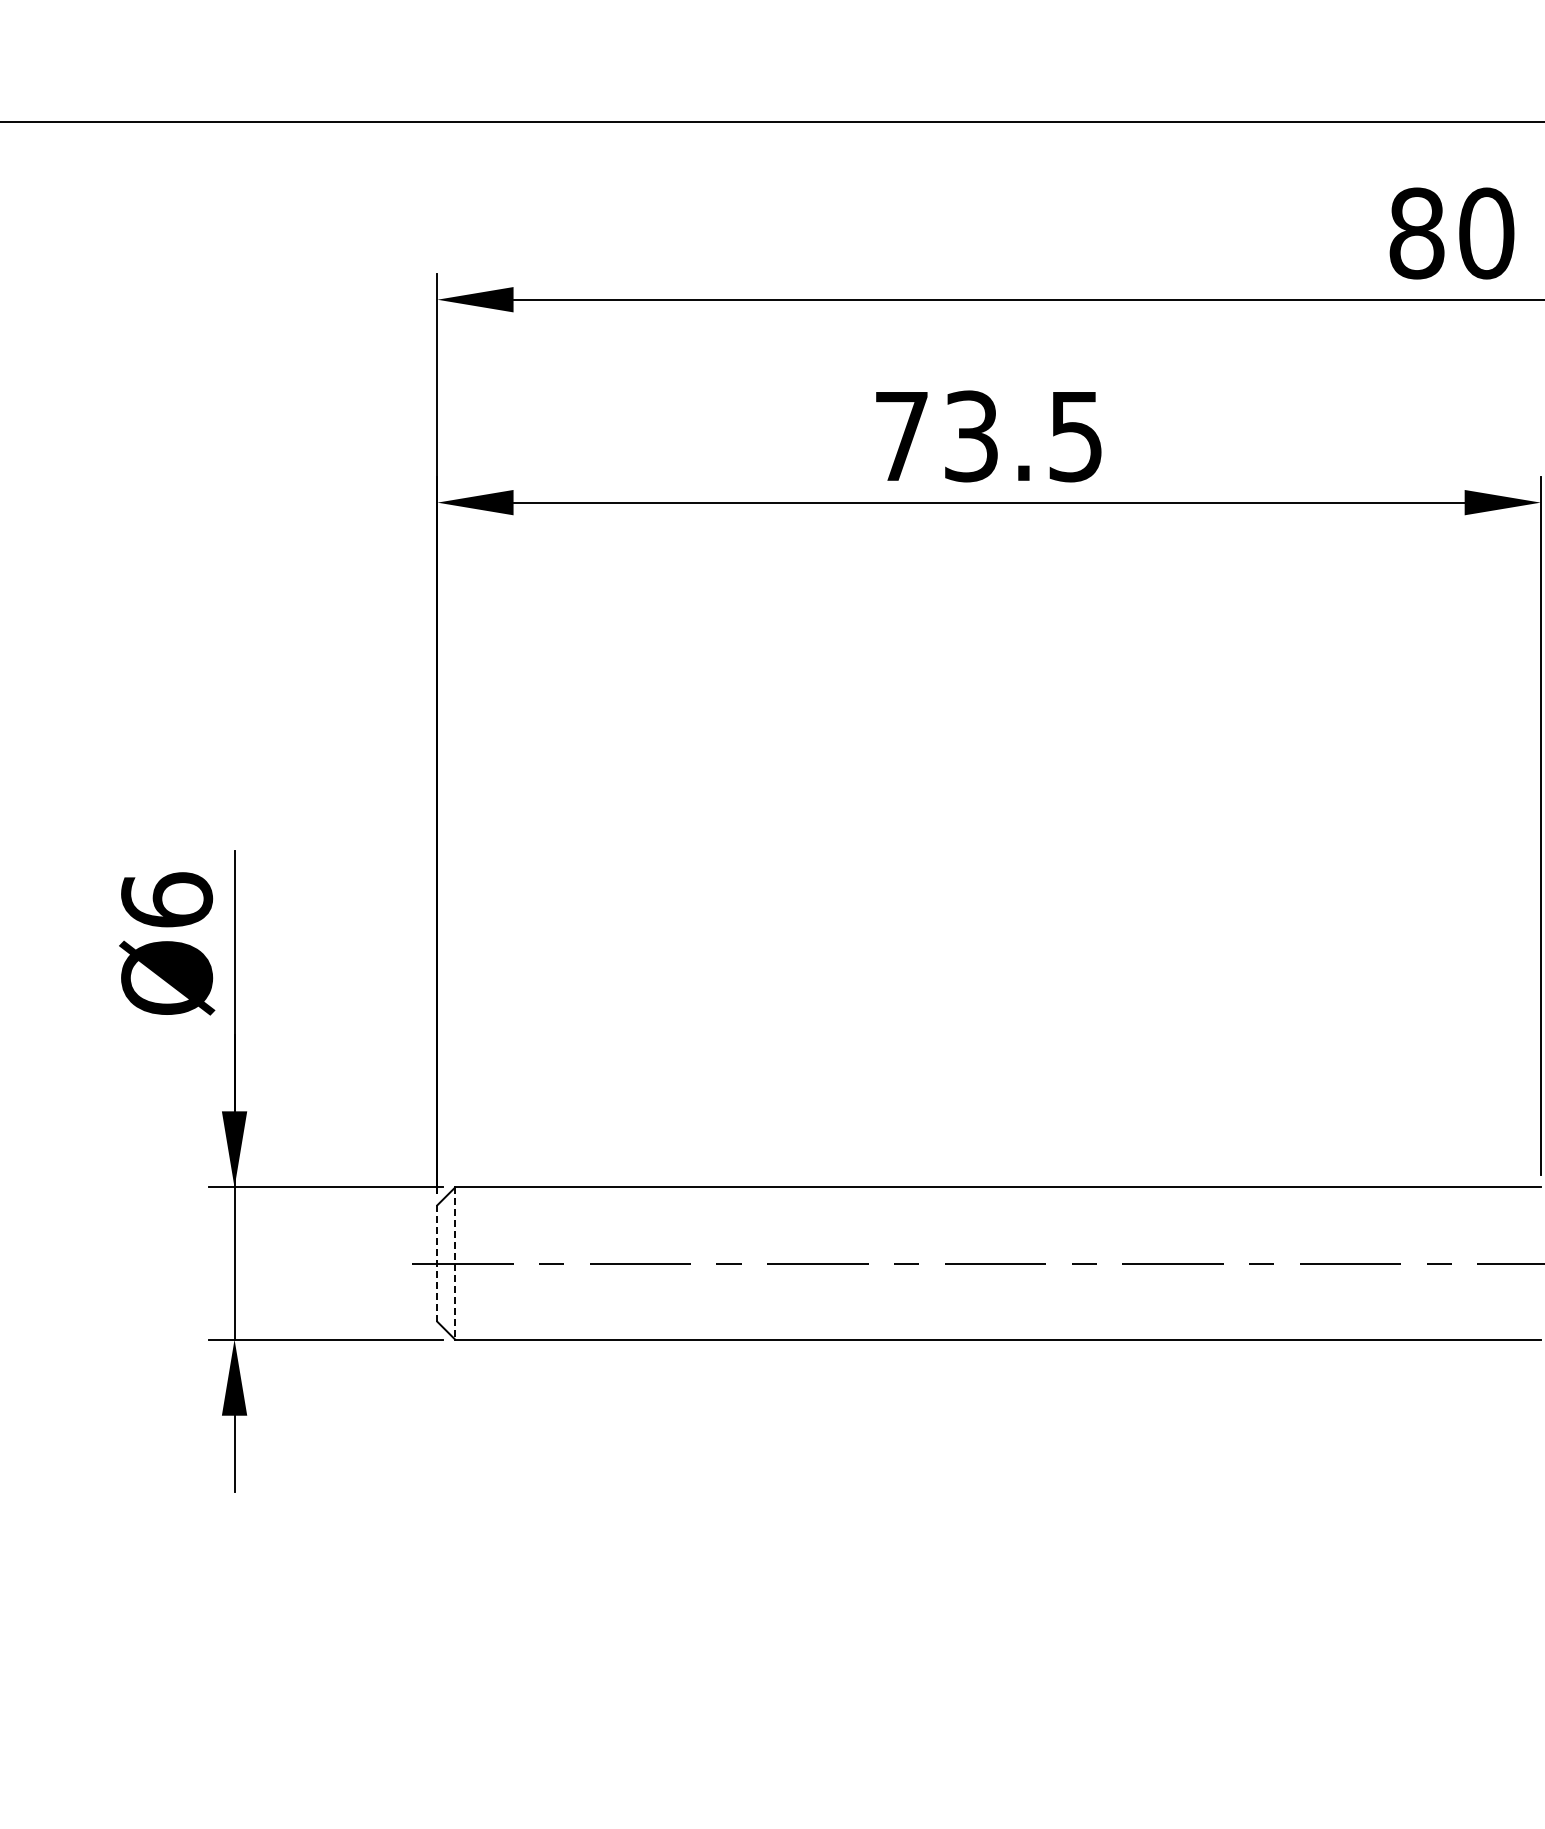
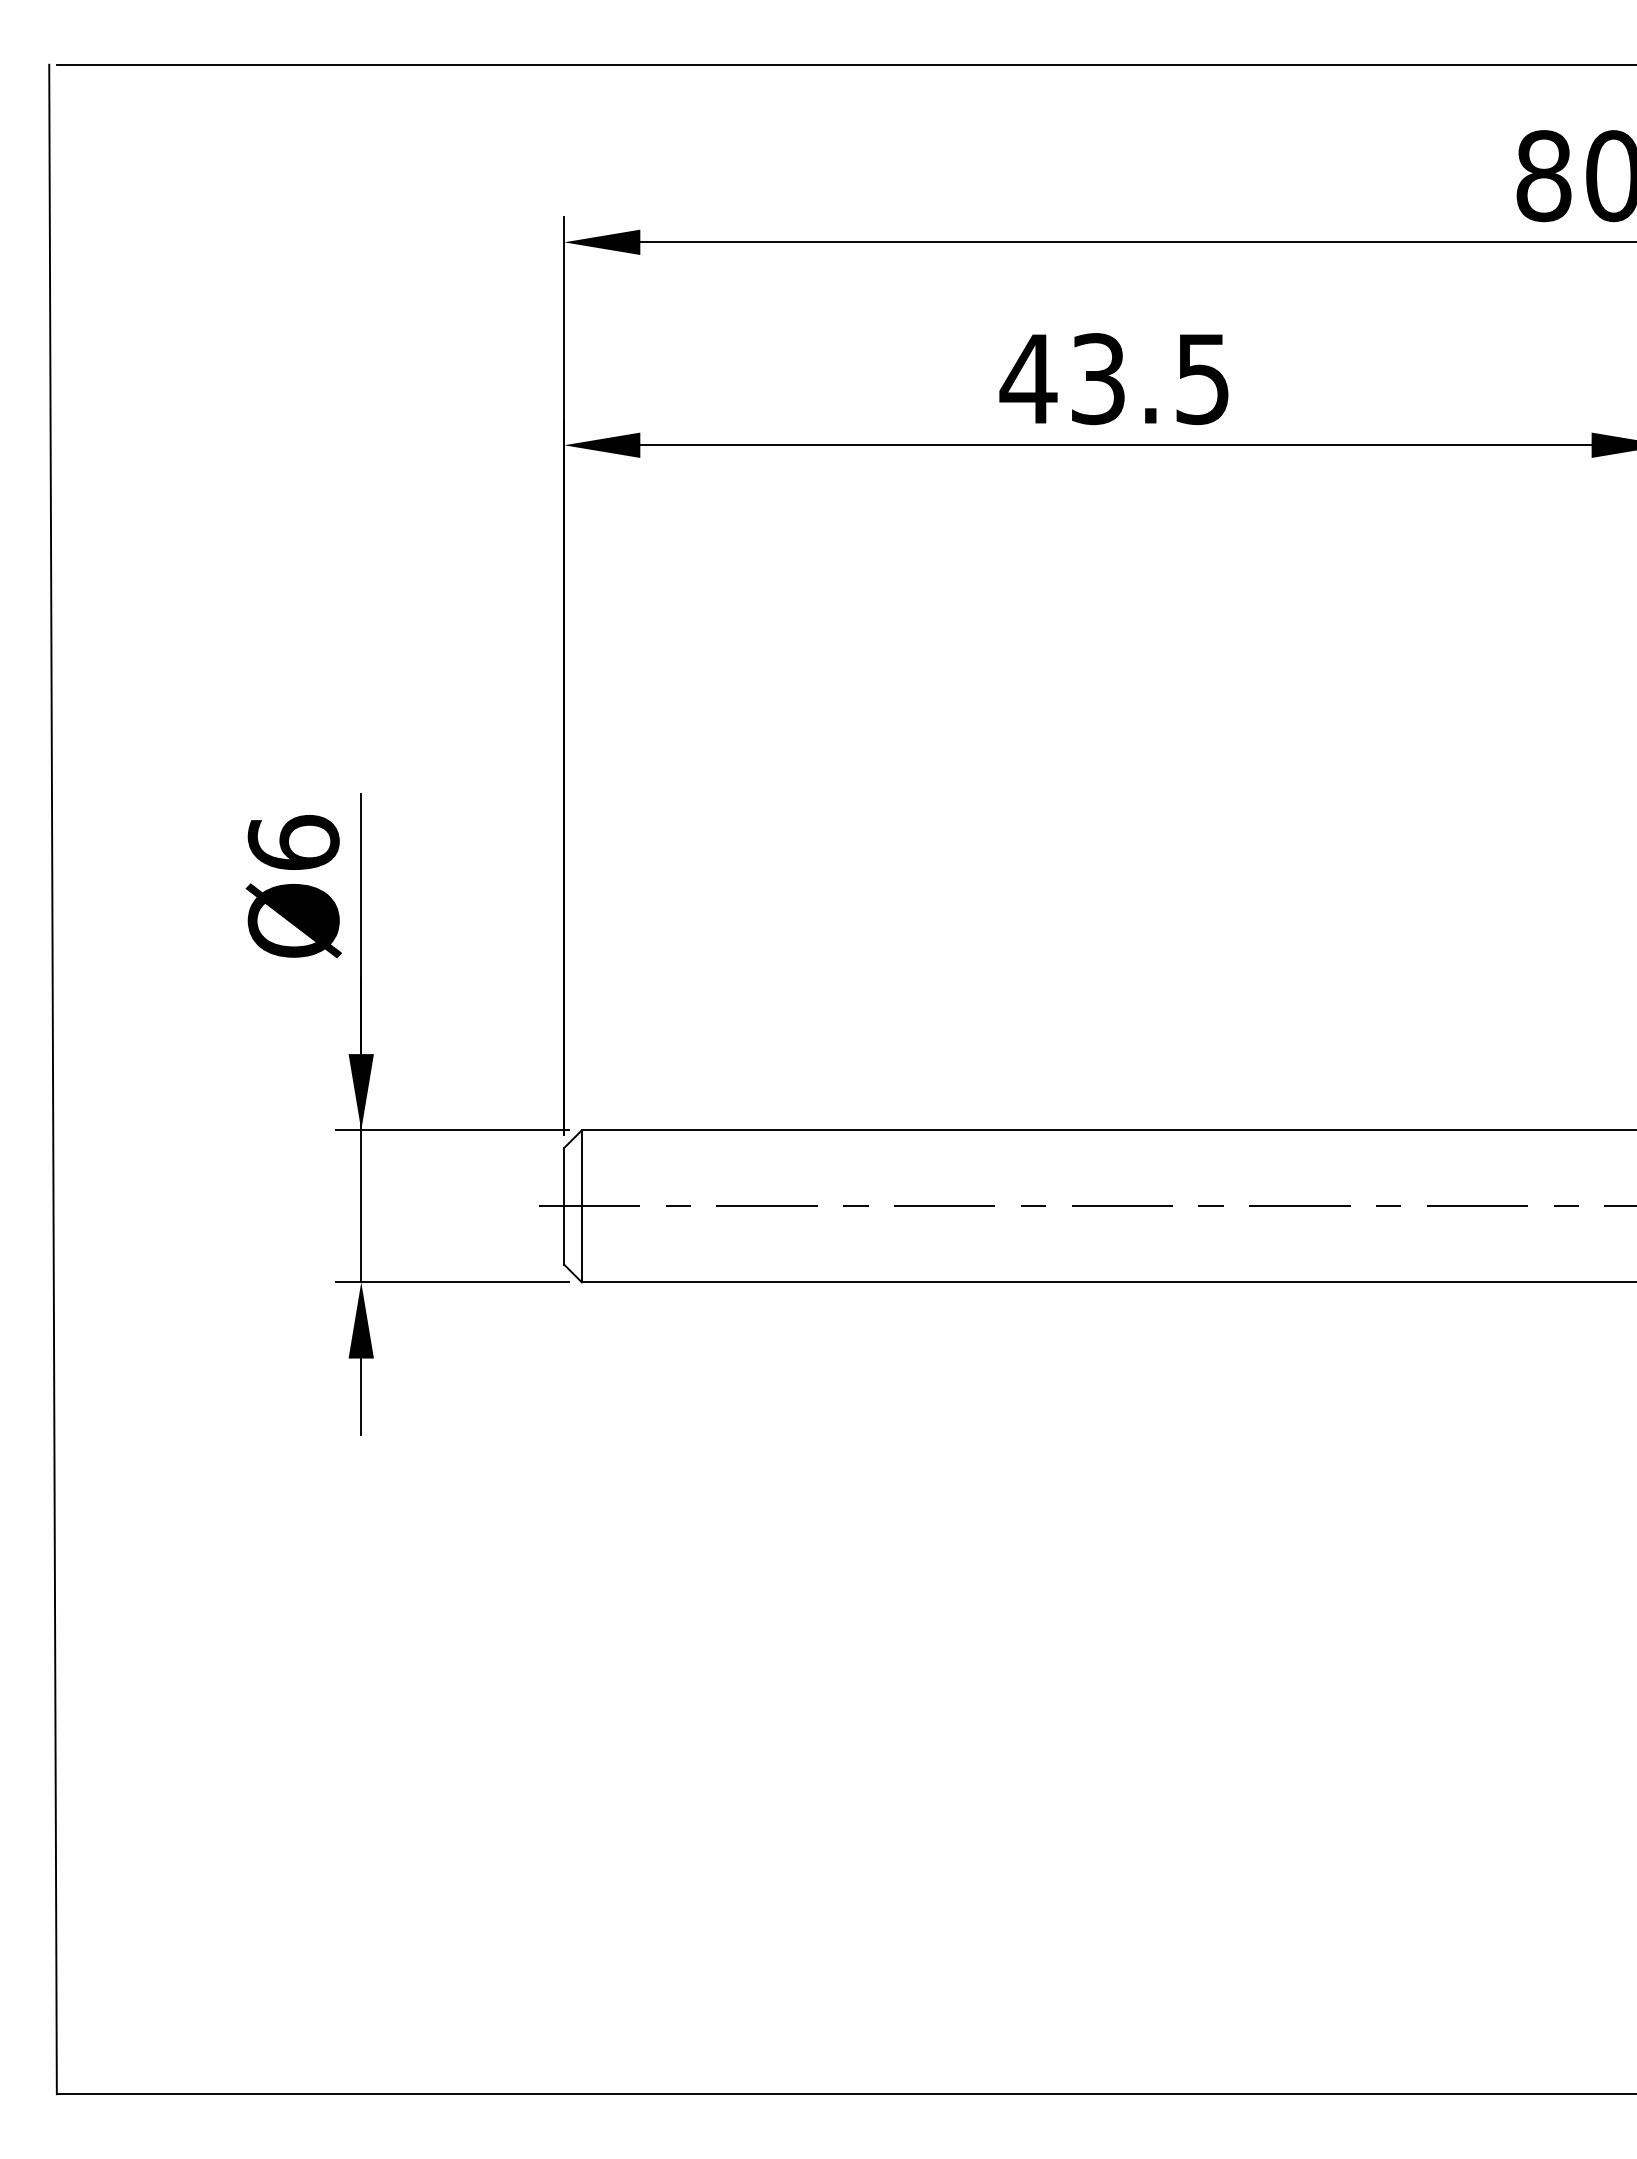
text: (901, 435) -> (1028, 378), 73.5 -> 43.5
line: (437, 1263) -> (564, 1206), dashed -> solid
line: (454, 1263) -> (581, 1206), dashed -> solid

